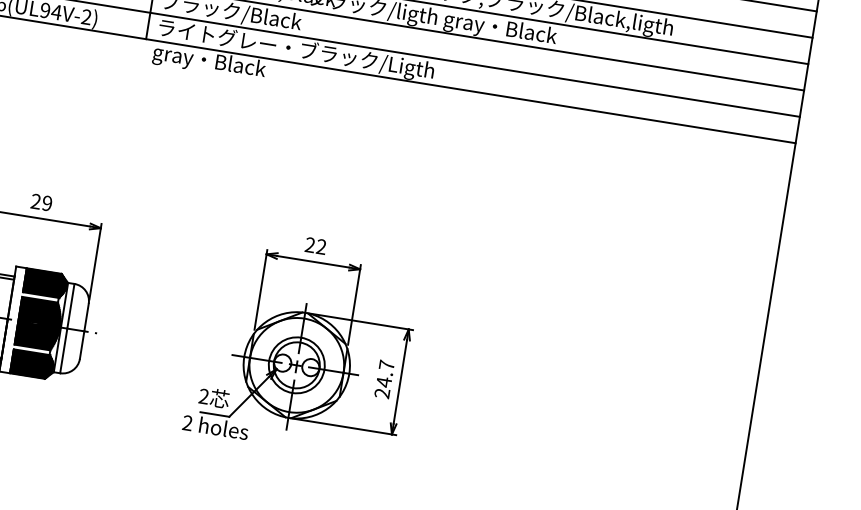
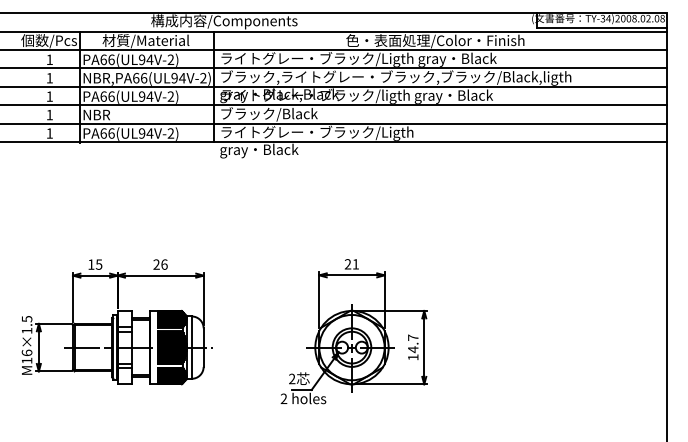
text: (47, 203) -> (164, 264), 29 -> 26
text: (320, 247) -> (355, 264), 22 -> 21
text: (382, 393) -> (413, 357), 24.7 -> 14.7

